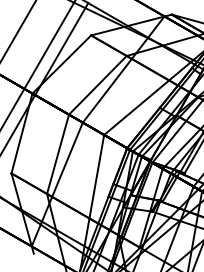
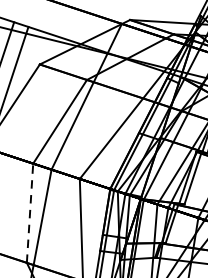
line: (58, 153) -> (30, 212), solid -> dashed

